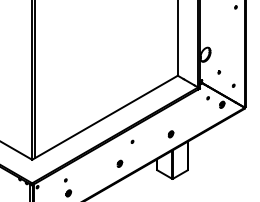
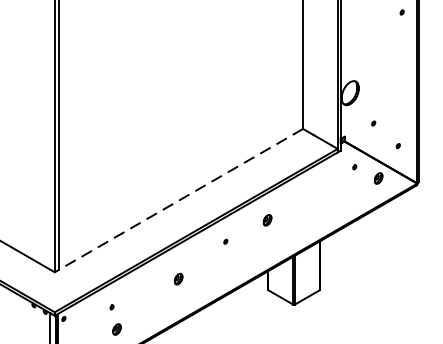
line: (104, 118) -> (178, 201), solid -> dashed
part: (170, 134) -> (266, 220), moved
part: (119, 163) -> (178, 278), moved

